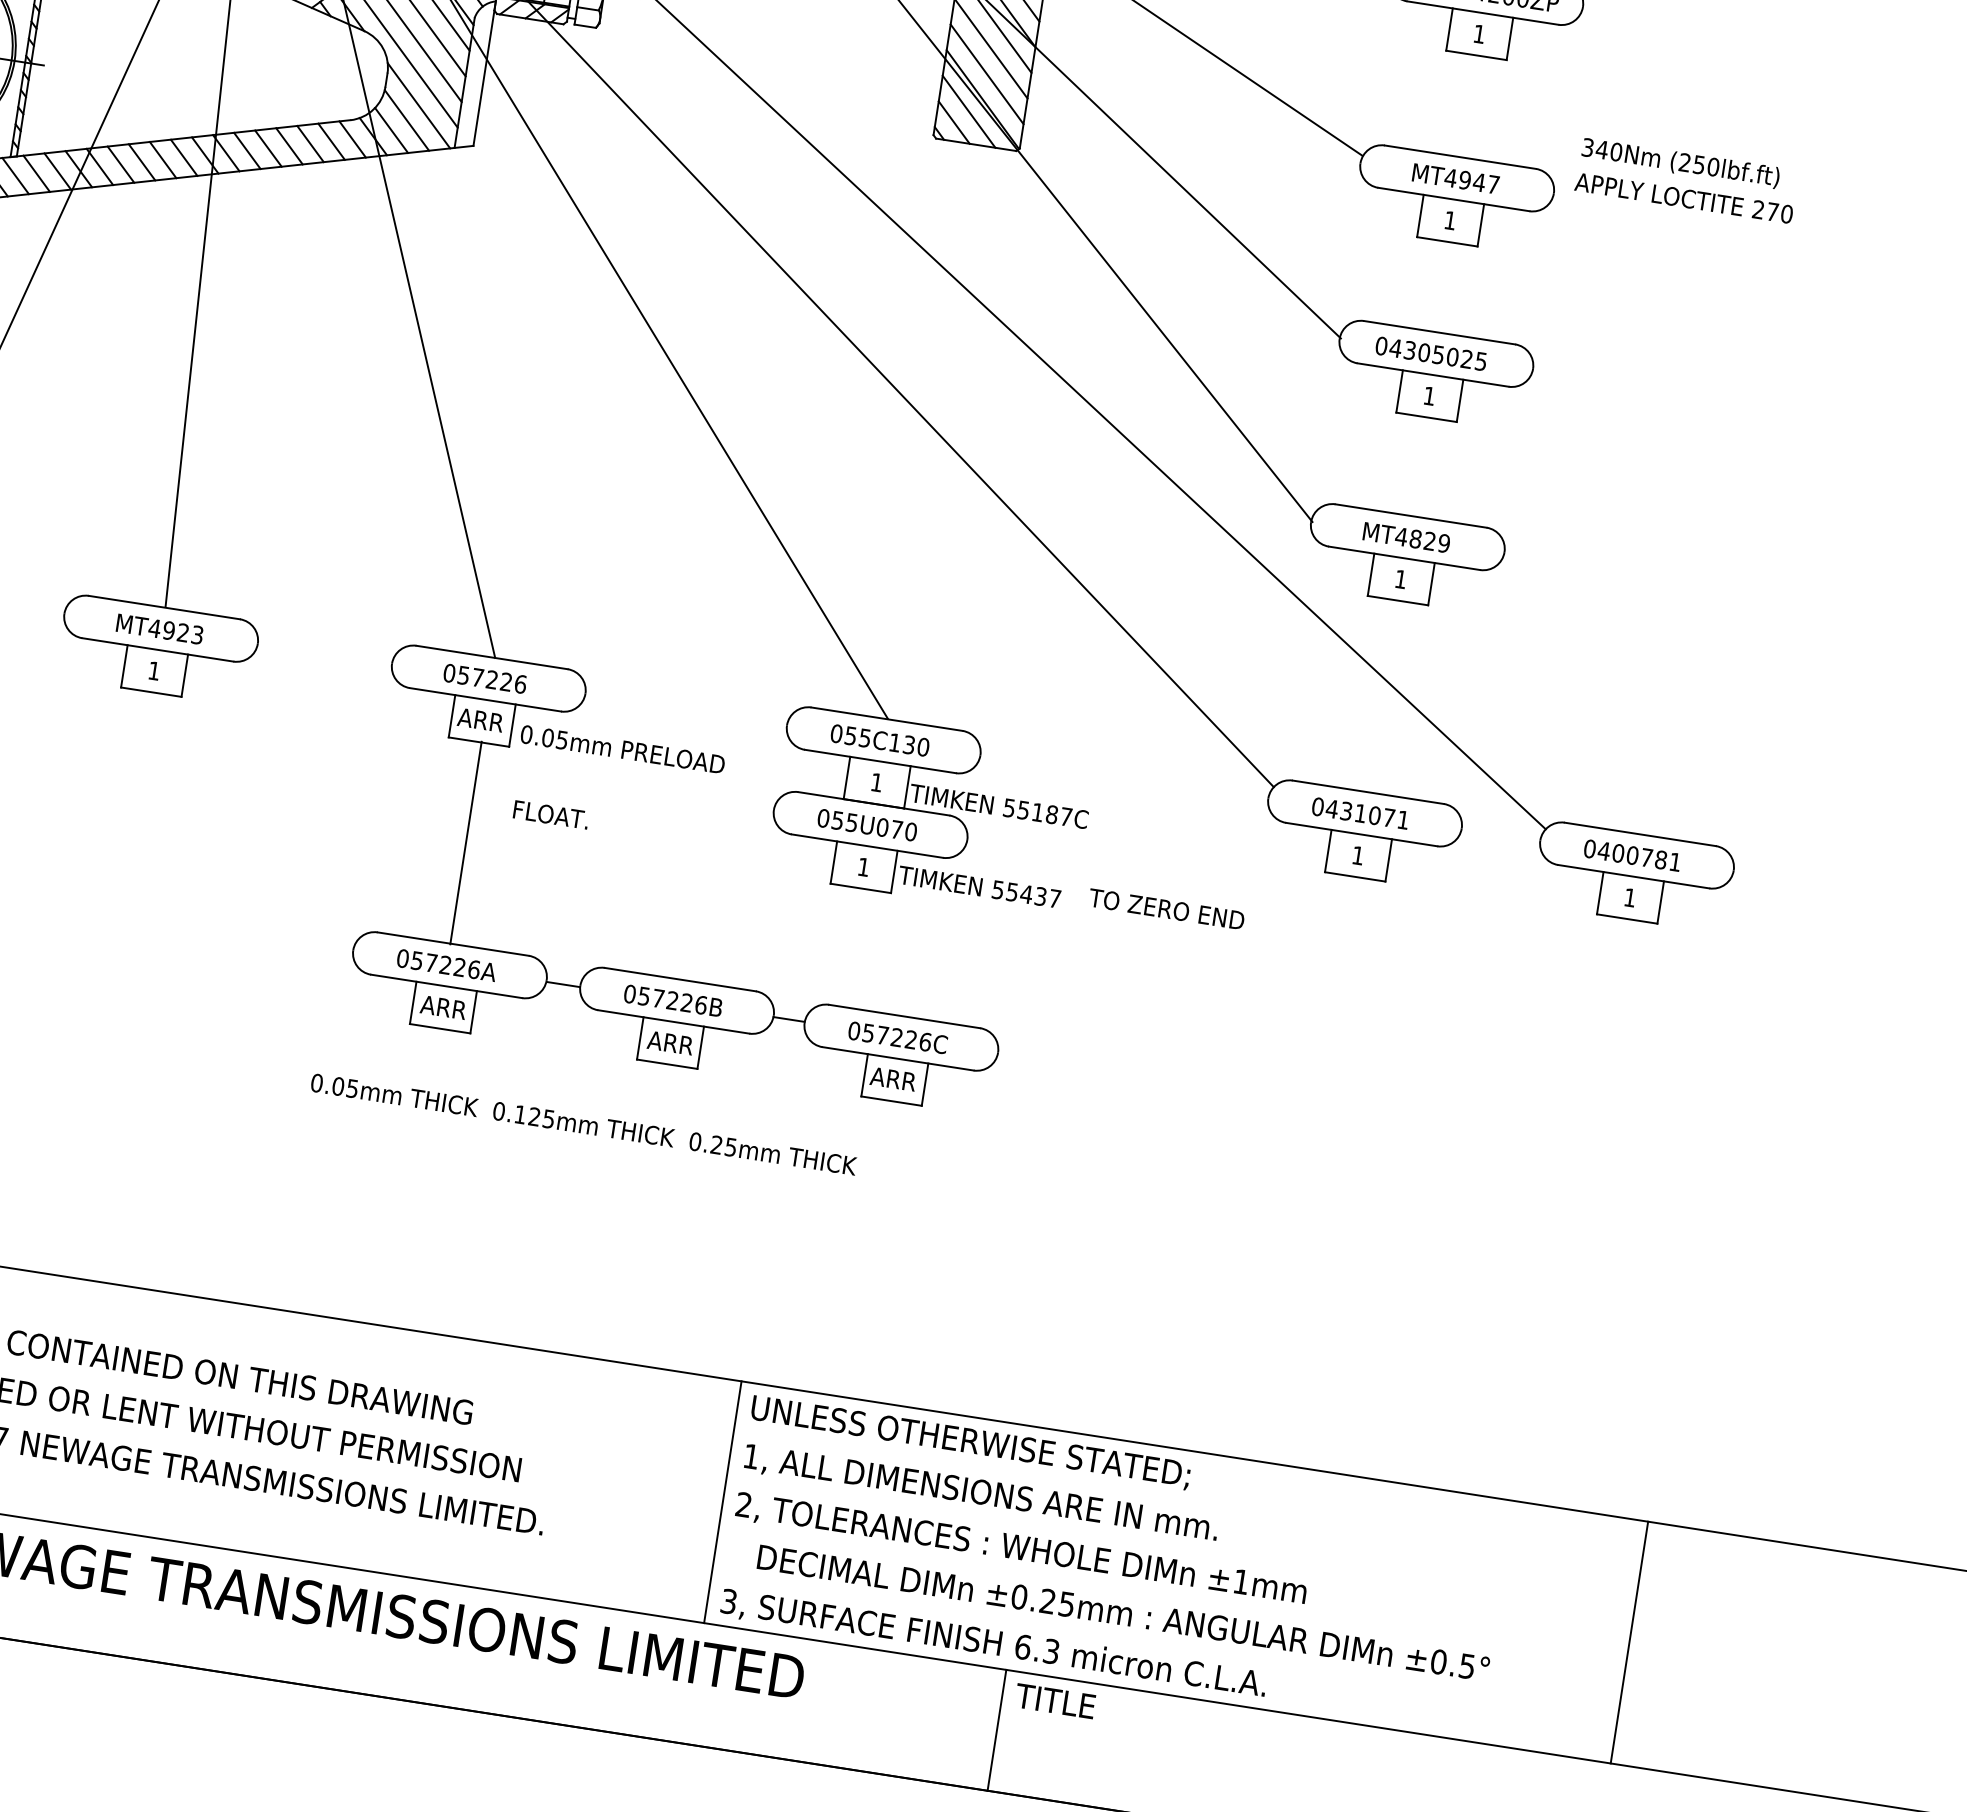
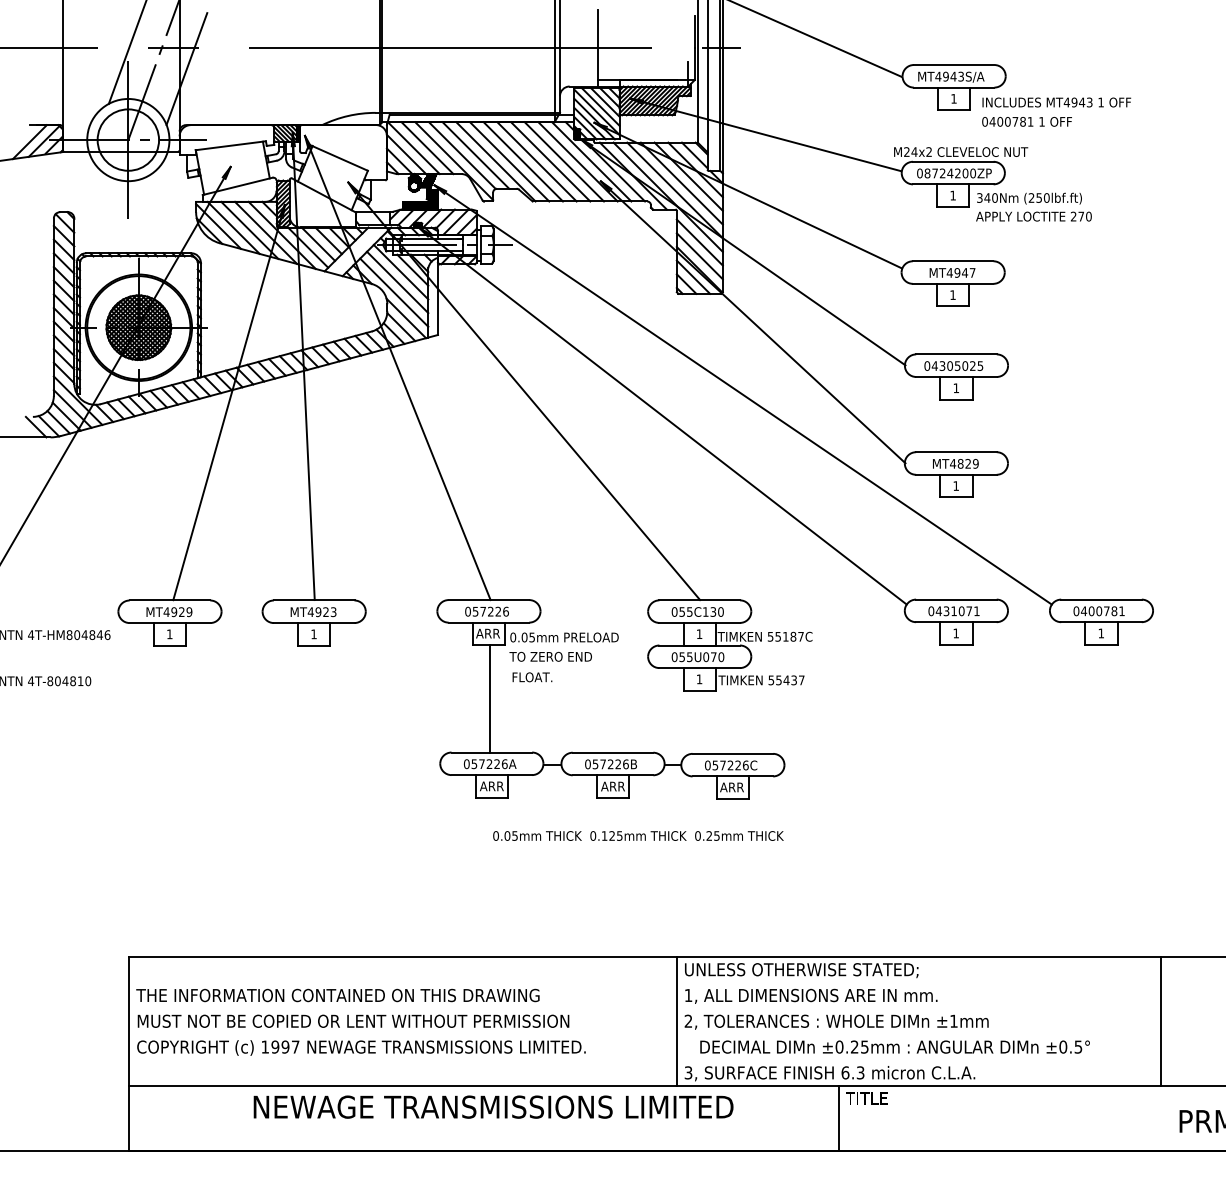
text: (1686, 179) -> (1033, 206), moved
text: (1166, 908) -> (550, 656), moved
text: (584, 1123) -> (638, 835), moved

